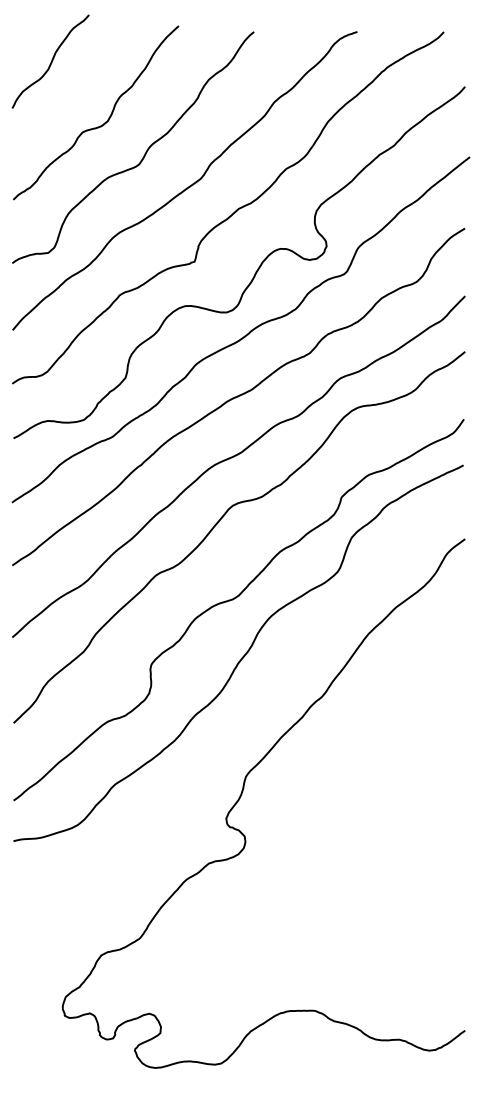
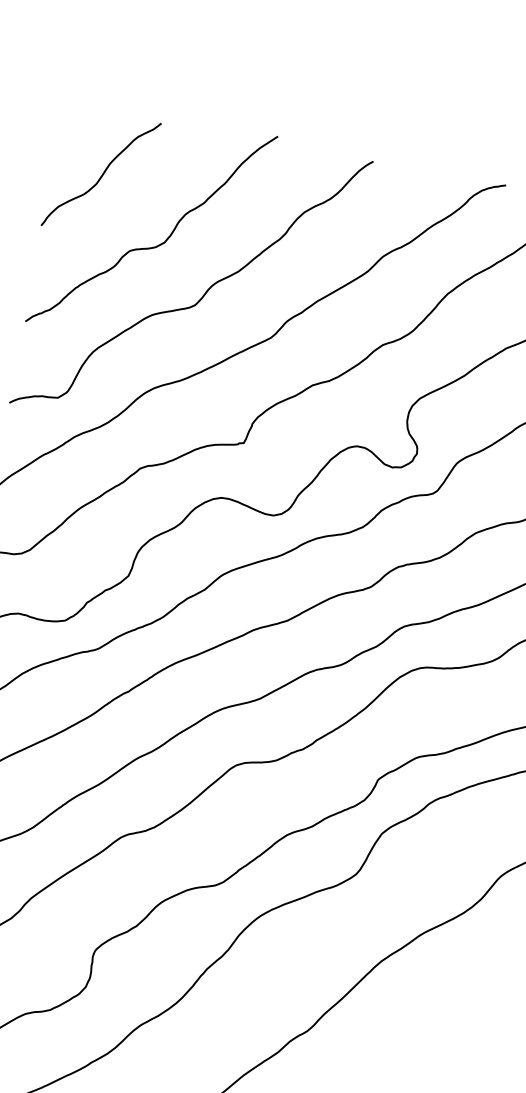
curve: (51, 61) -> (102, 174), moved

